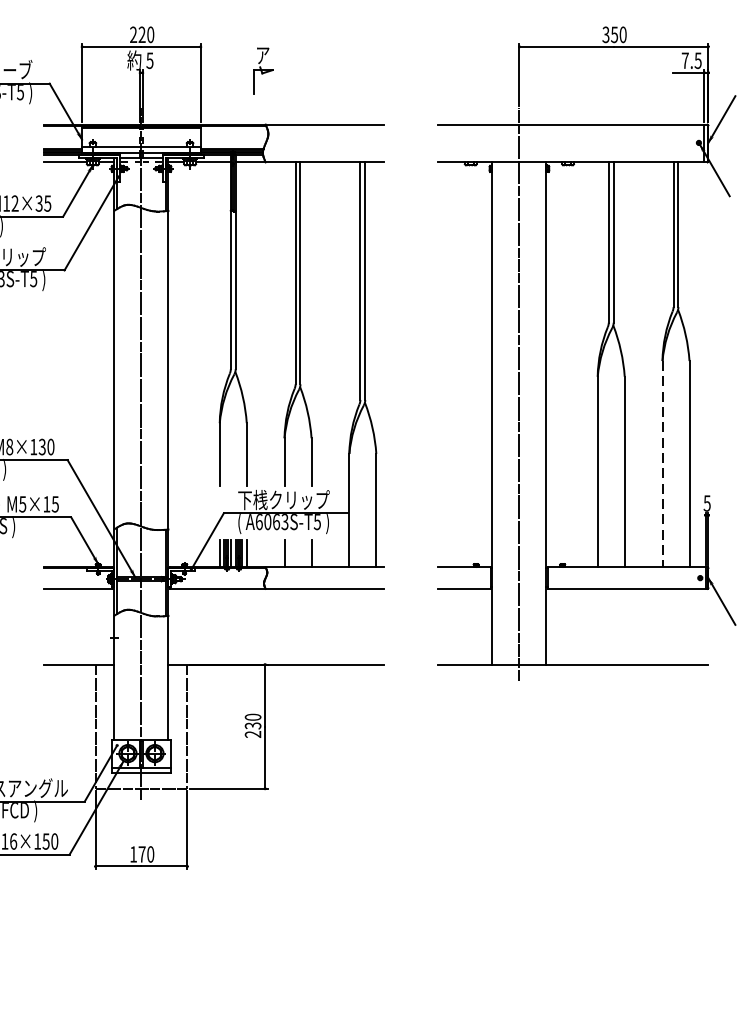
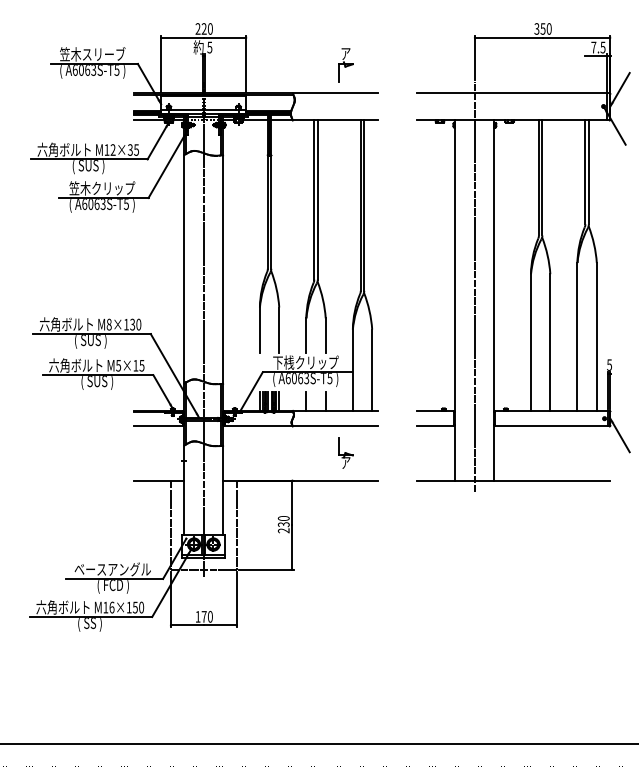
part: (262, 71) -> (345, 65), moved
line: (662, 463) -> (577, 336), dashed -> solid
part: (339, 625) -> (345, 452), added

